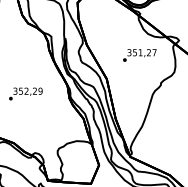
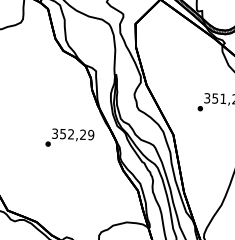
text: (25, 93) -> (69, 137), moved

